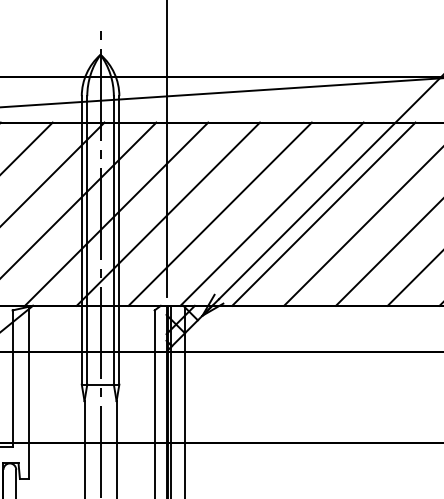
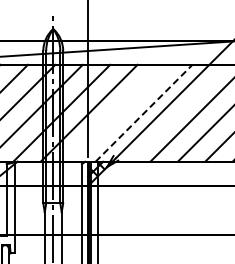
line: (220, 212) -> (116, 112), removed
line: (322, 212) -> (170, 112), removed
line: (273, 214) -> (144, 113), solid -> dashed

